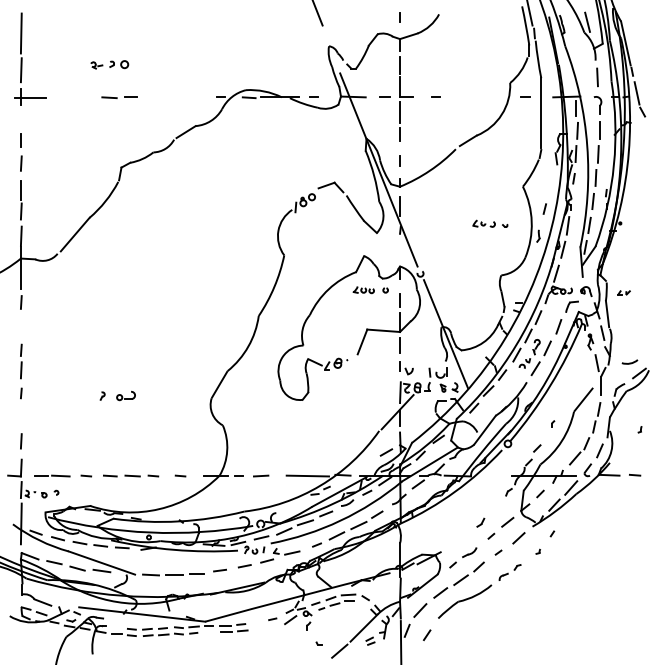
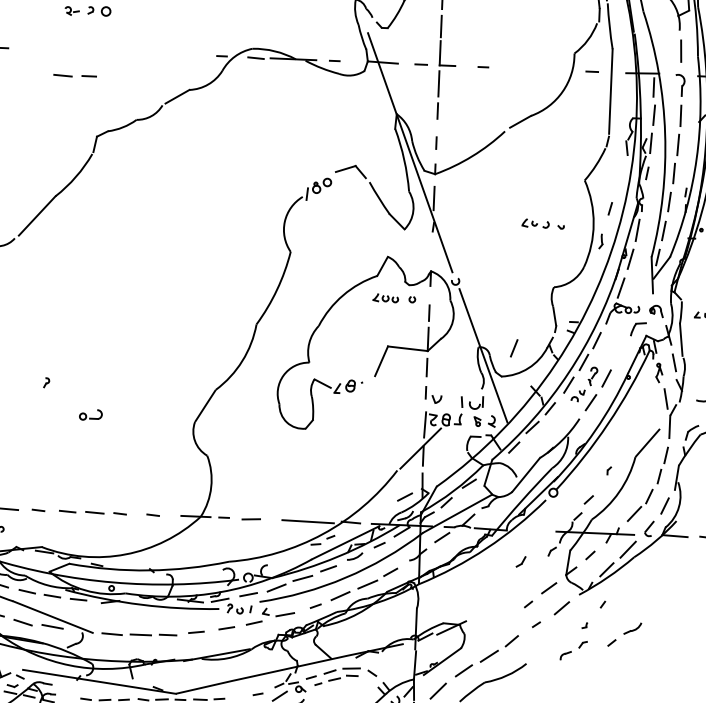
part: (119, 97) -> (75, 75), moved
line: (558, 326) -> (513, 347), moved
part: (102, 395) -> (46, 382), moved
part: (480, 522) -> (520, 561), moved
part: (463, 557) -> (624, 634), moved
part: (509, 572) -> (573, 650), moved

